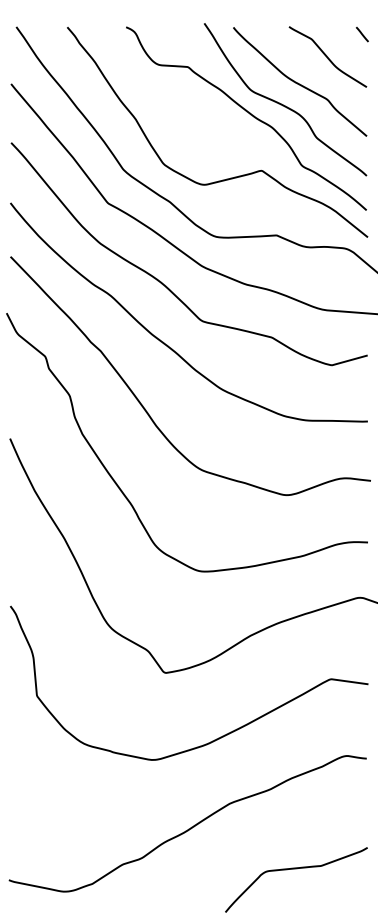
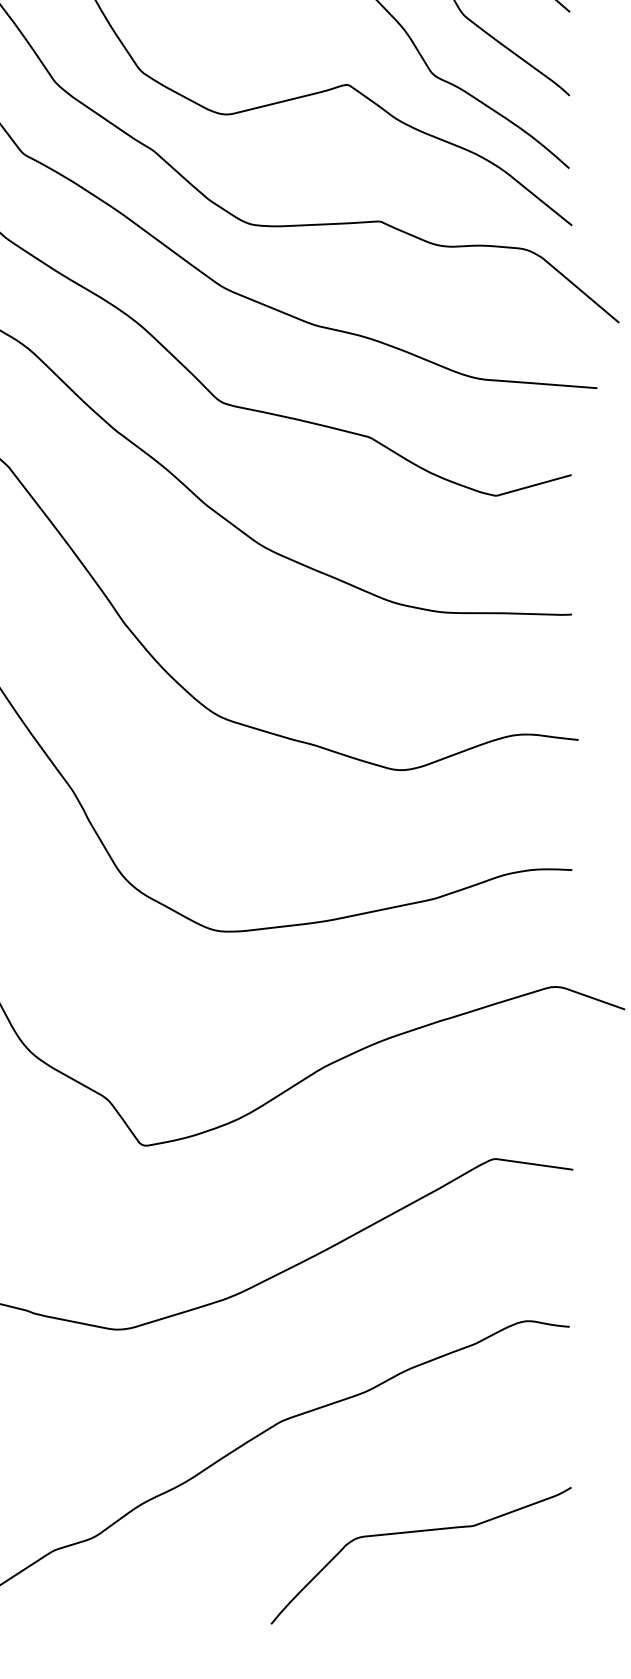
curve: (296, 869) -> (421, 1533), moved

